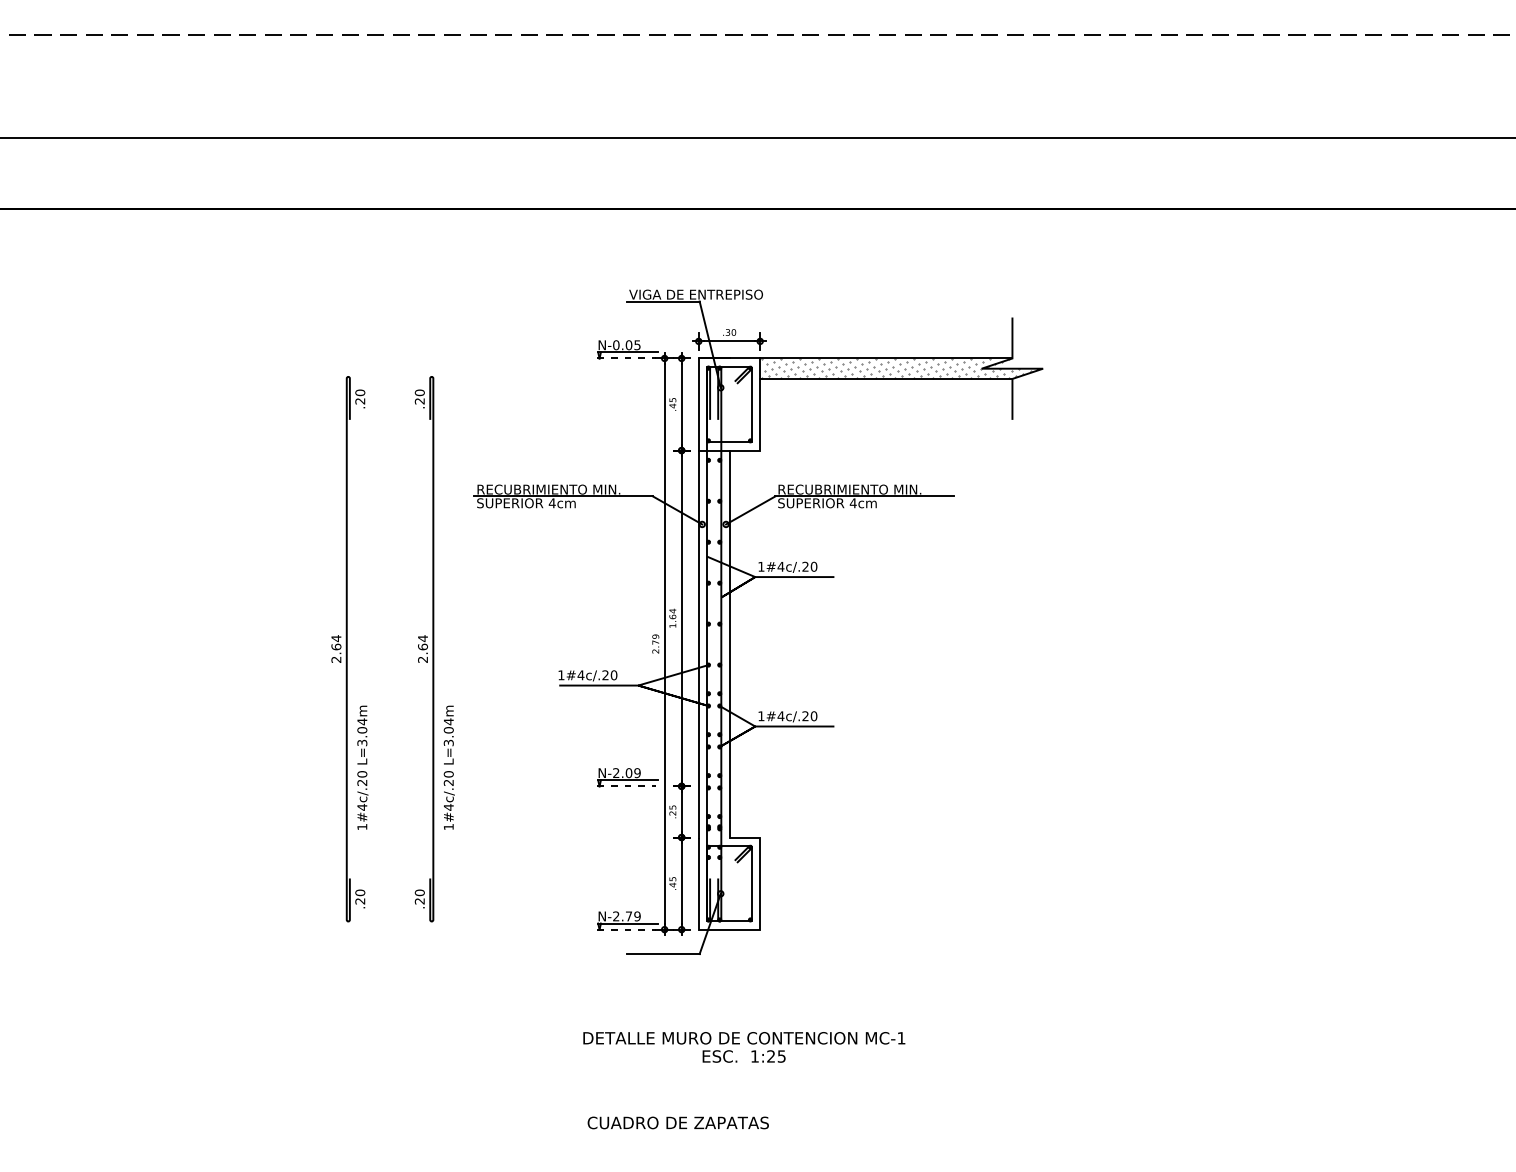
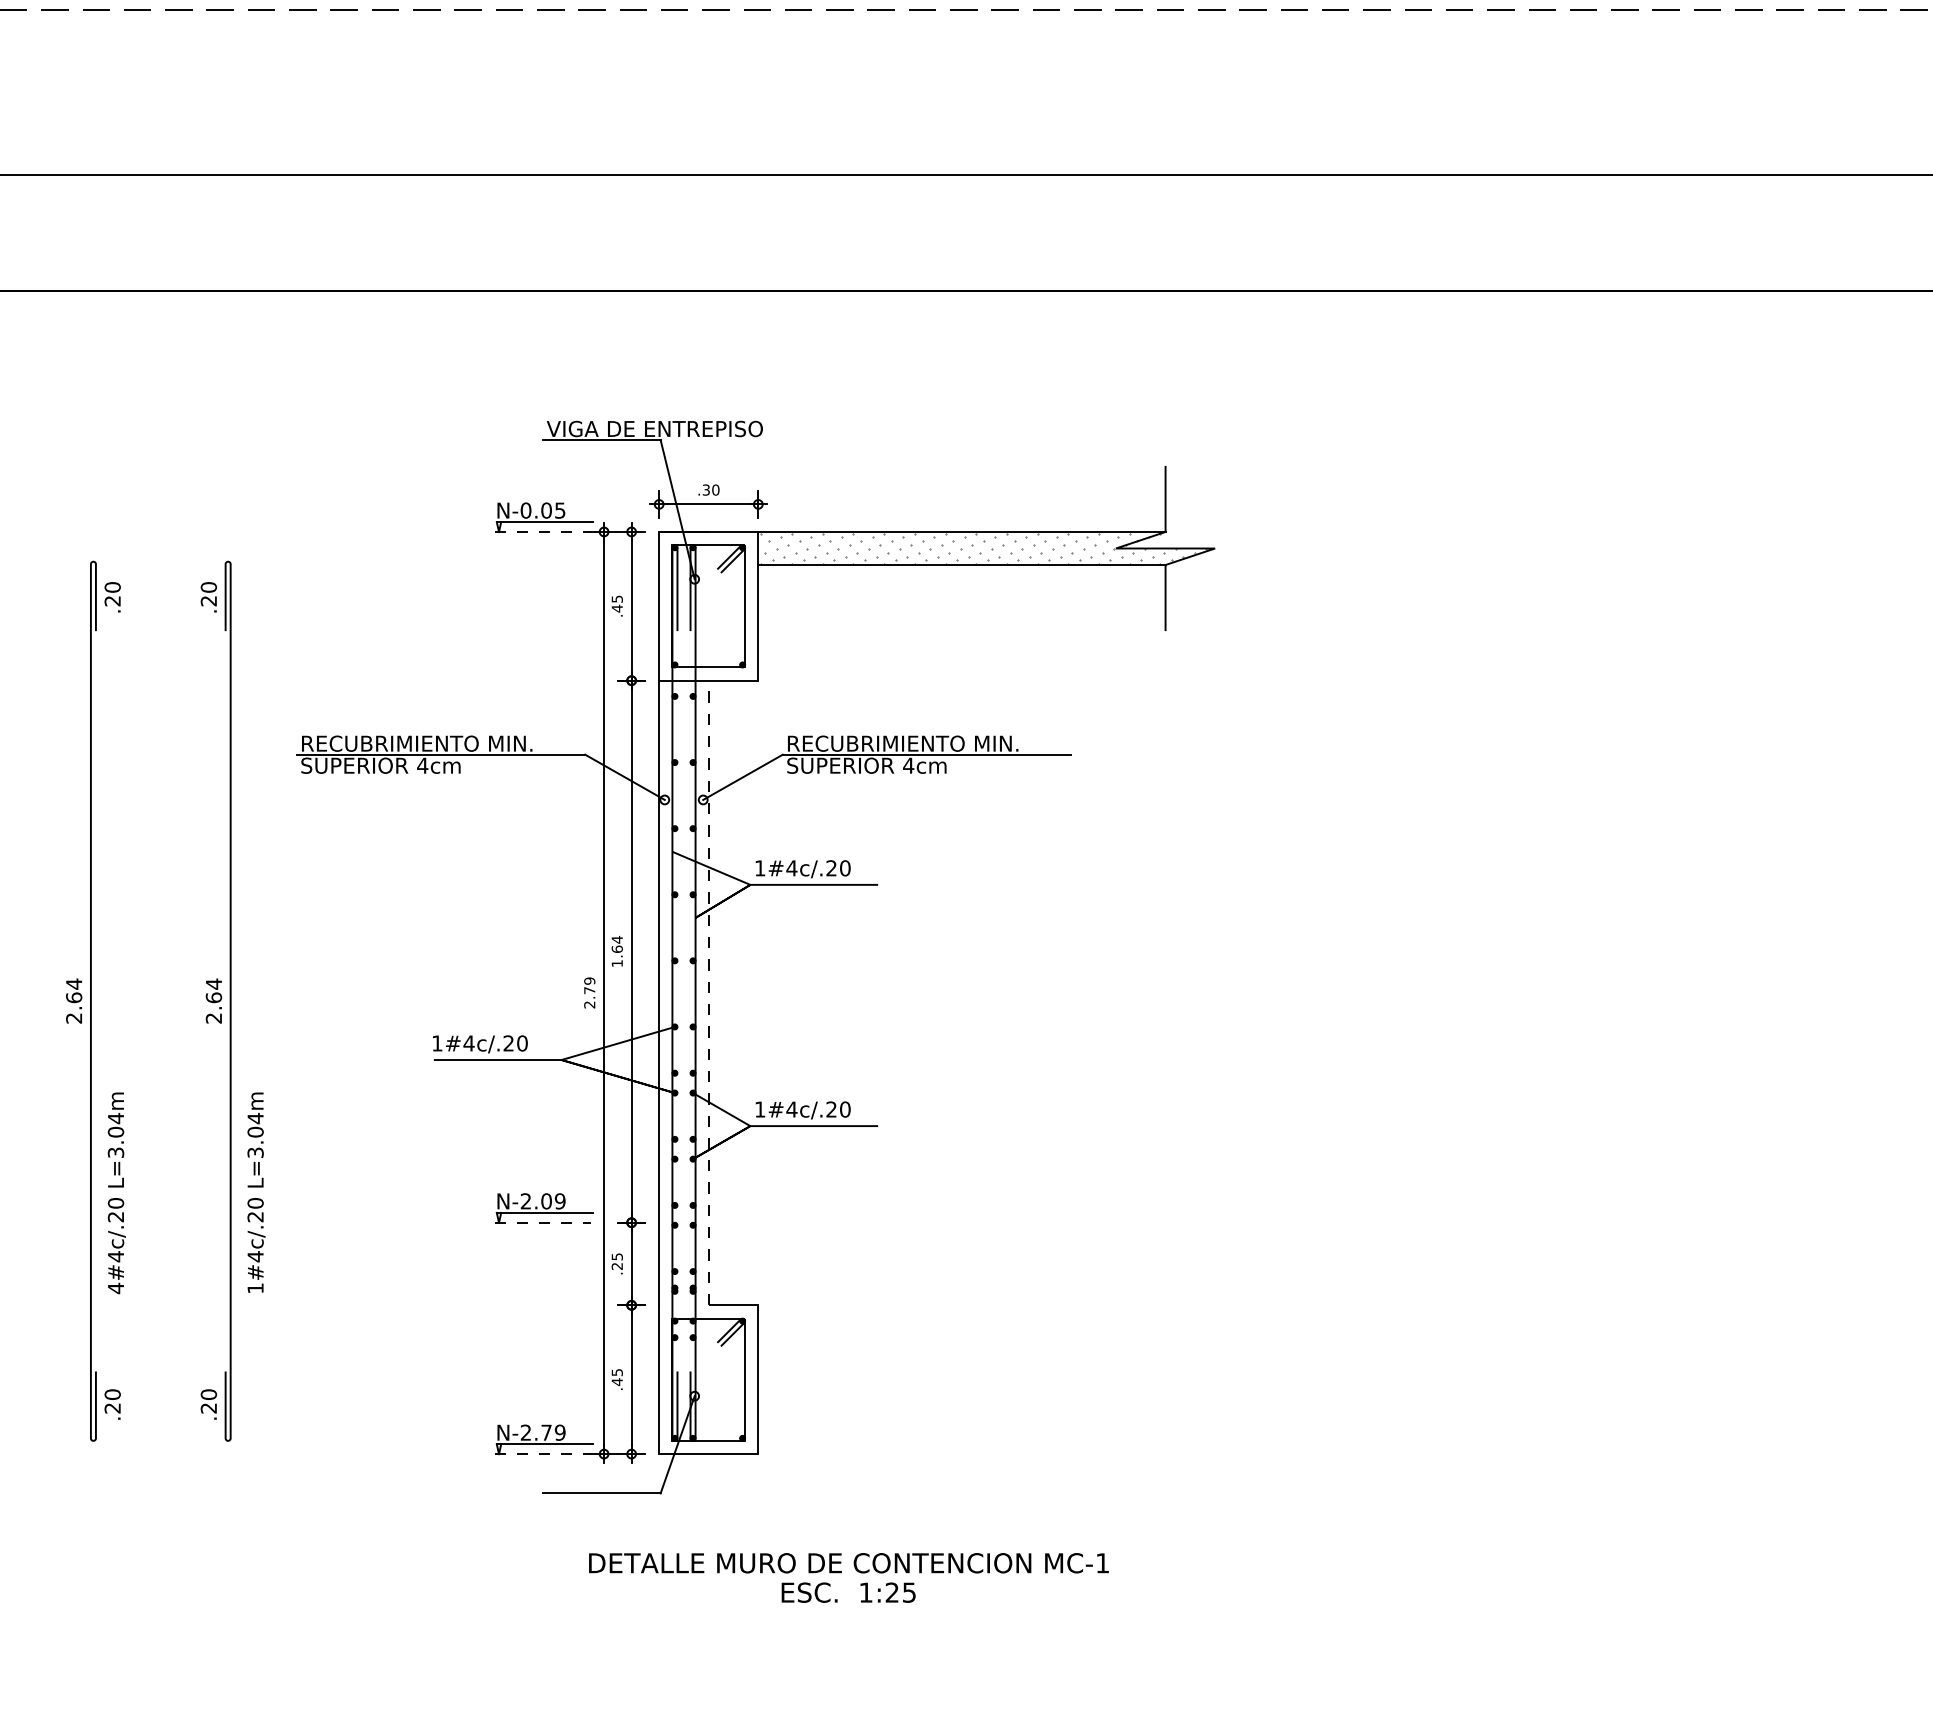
line: (729, 643) -> (708, 992), solid -> dashed
text: (362, 826) -> (116, 1287), 1#4c/.20 -> 4#4c/.20
text: (744, 1047) -> (849, 1578), moved

